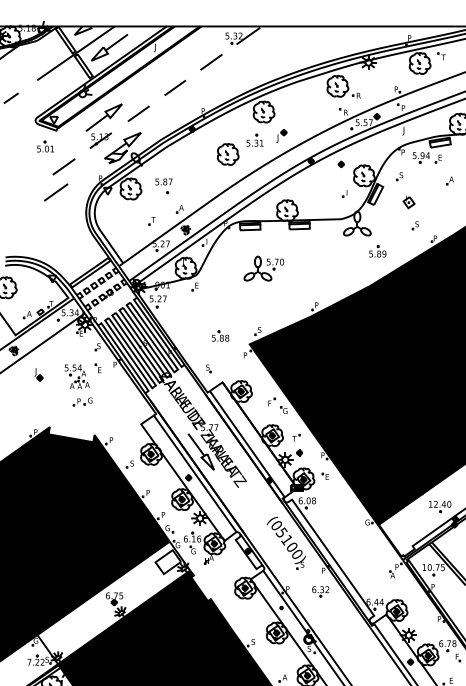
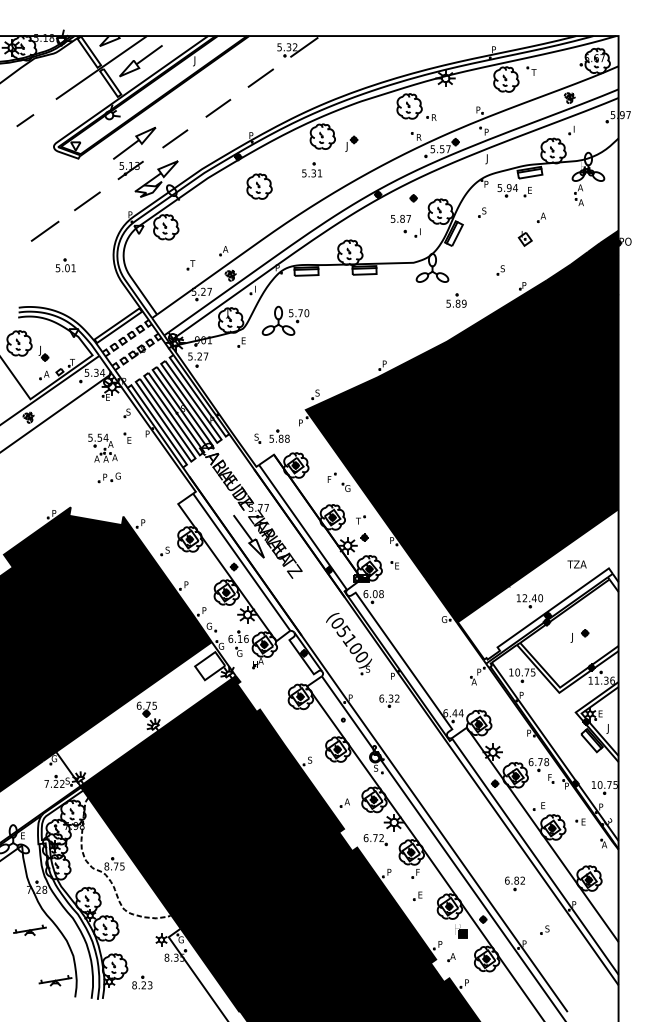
part: (281, 135) -> (351, 143), moved
part: (45, 146) -> (65, 265), moved
part: (228, 154) -> (259, 186), moved
part: (163, 185) -> (400, 223), moved
line: (55, 191) -> (44, 230), moved
part: (408, 201) -> (524, 238), moved
part: (263, 268) -> (285, 320), moved
part: (220, 335) -> (279, 435), moved
part: (38, 374) -> (43, 353), moved

